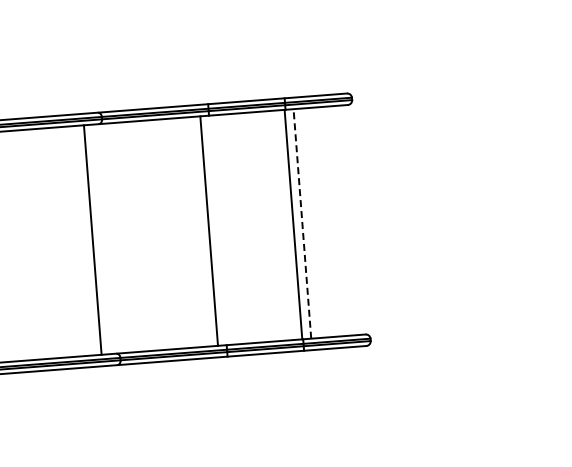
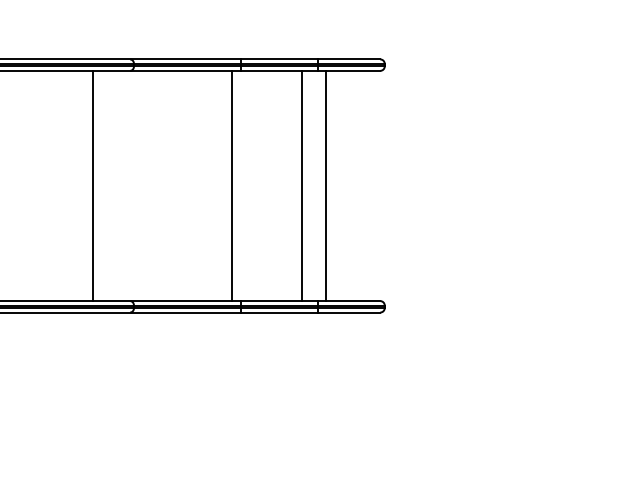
line: (302, 223) -> (325, 185), dashed -> solid
line: (293, 224) -> (301, 185), moved
line: (92, 239) -> (93, 185), moved

